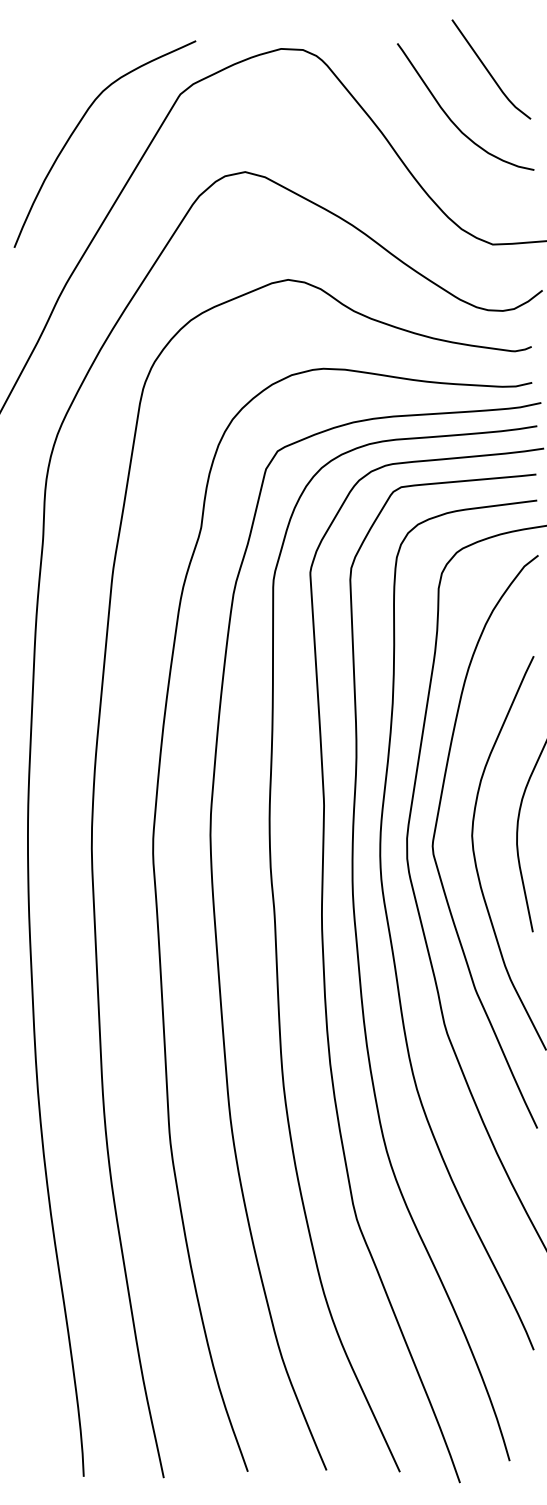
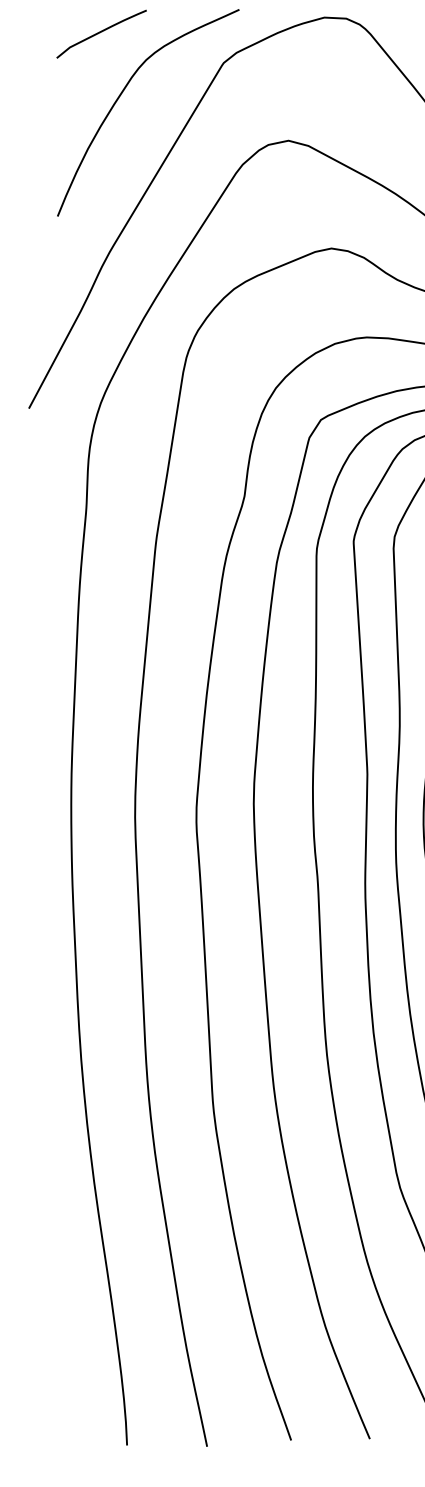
curve: (57, 64) -> (100, 33), added

